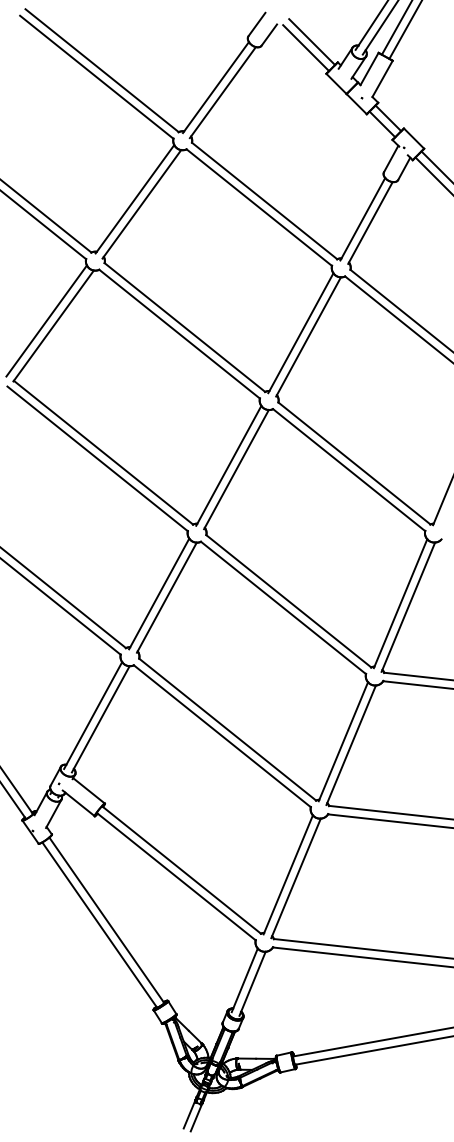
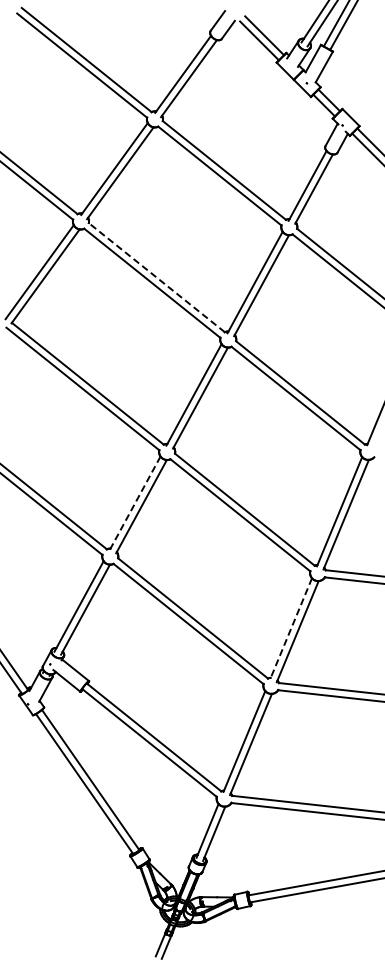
line: (184, 327) -> (156, 277), solid -> dashed
line: (158, 594) -> (134, 503), solid -> dashed
line: (343, 741) -> (291, 628), solid -> dashed

